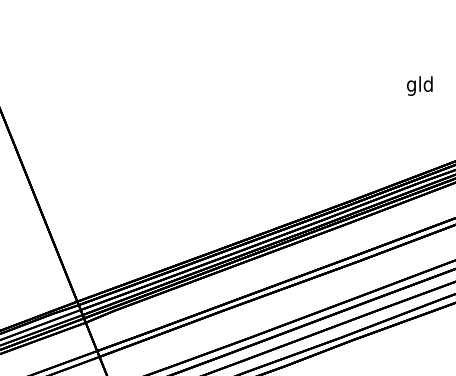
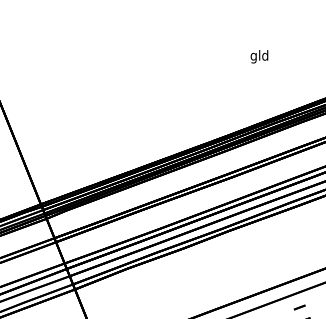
text: (419, 85) -> (259, 56), moved

